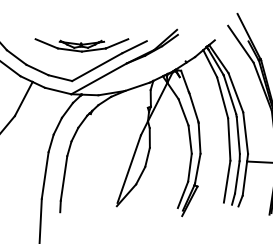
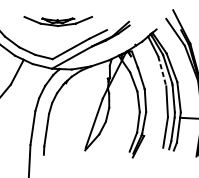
part: (81, 45) -> (57, 21), moved
line: (222, 98) -> (162, 71), solid -> dashed

